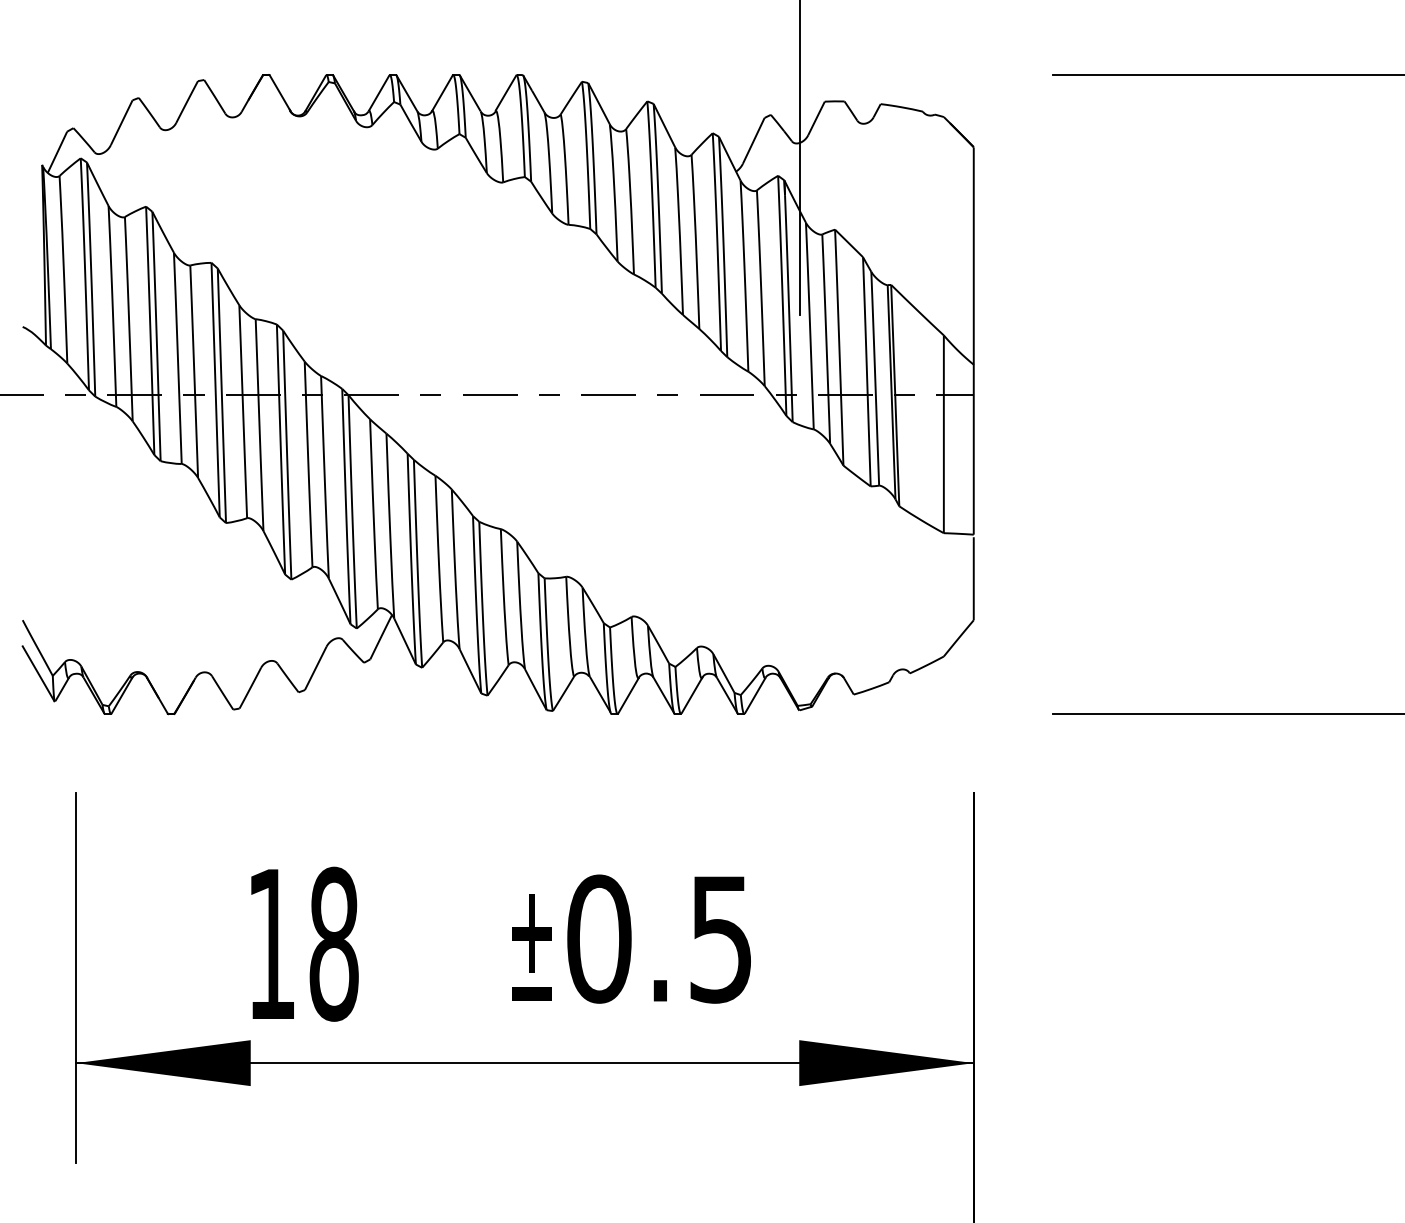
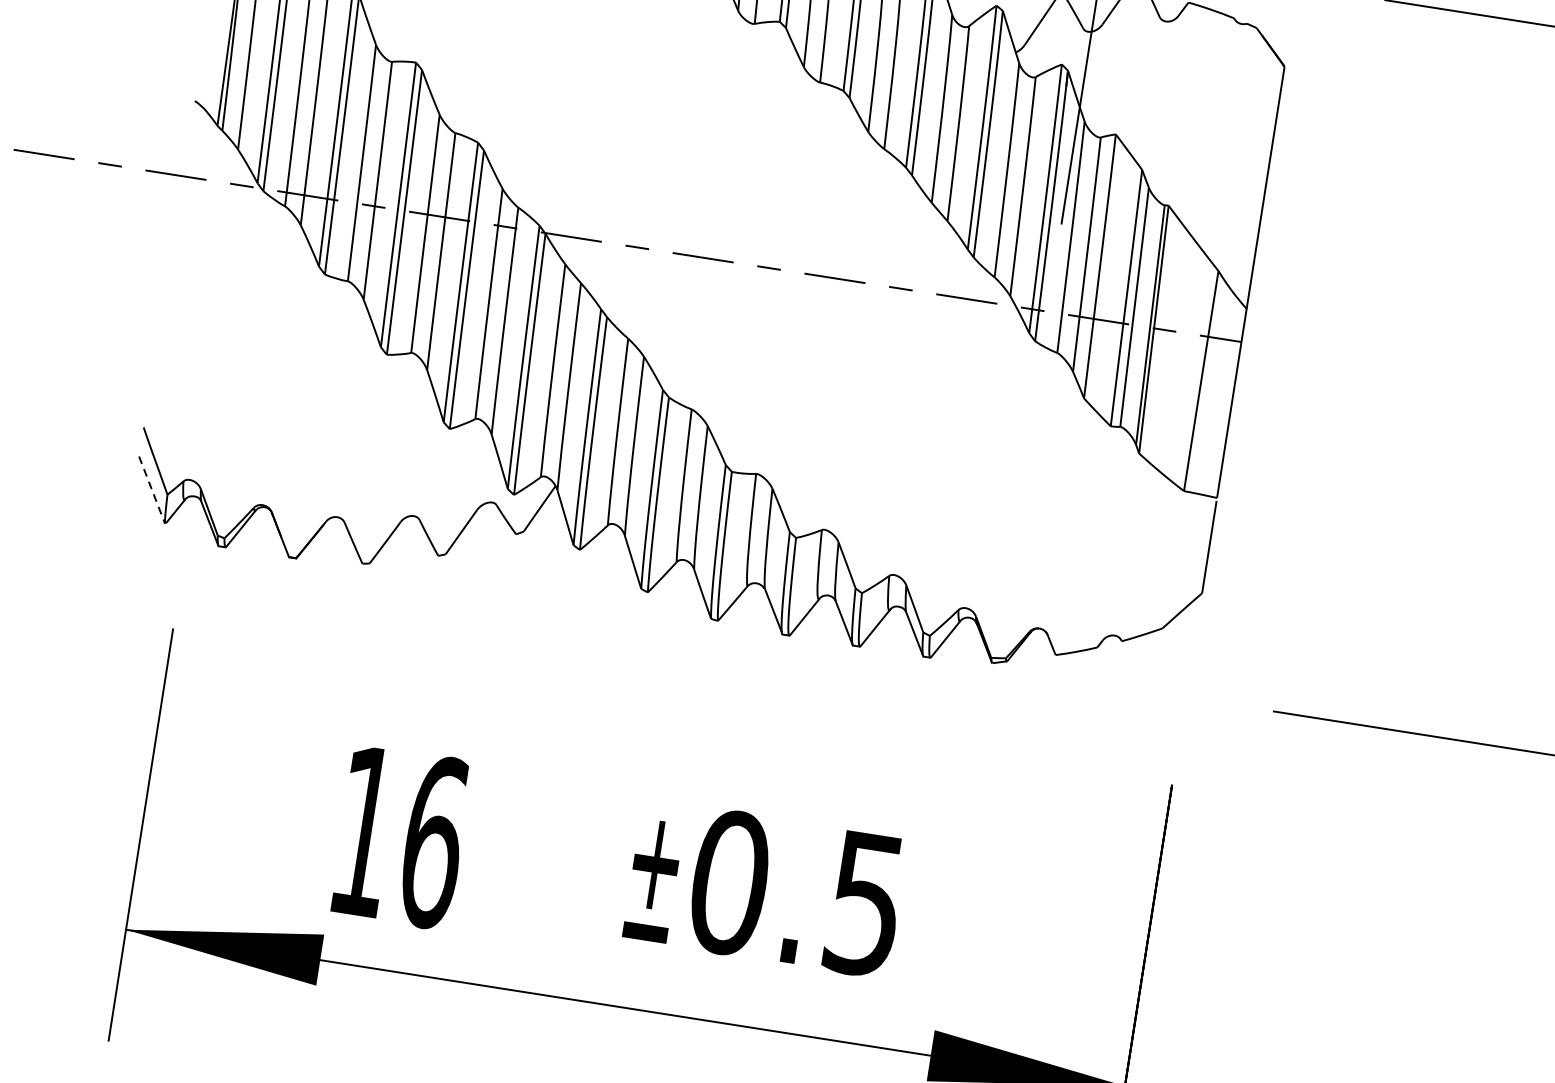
line: (38, 673) -> (151, 489), solid -> dashed
text: (334, 943) -> (434, 841), 18 -> 16

